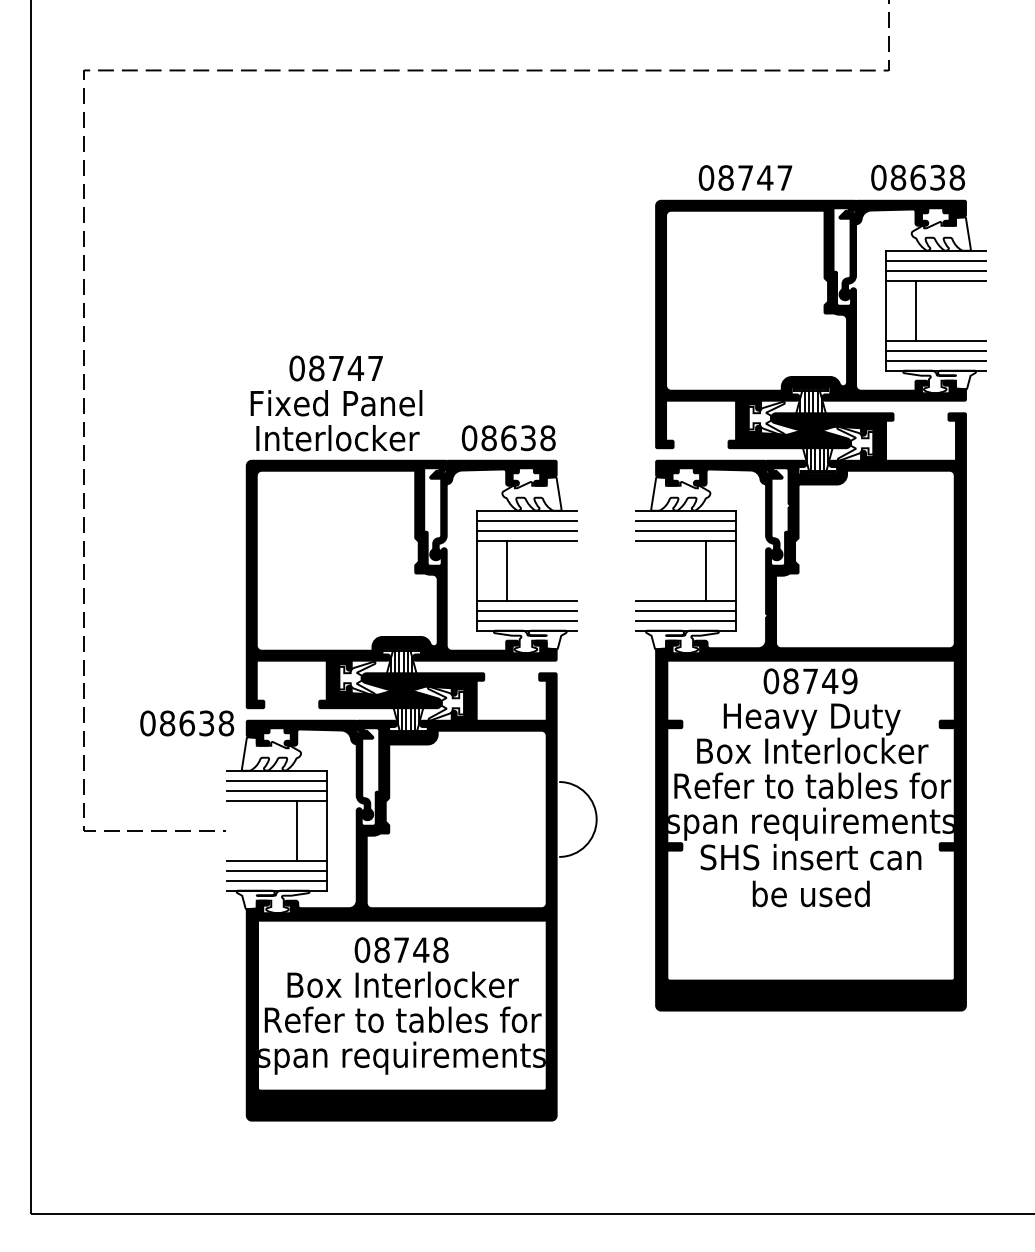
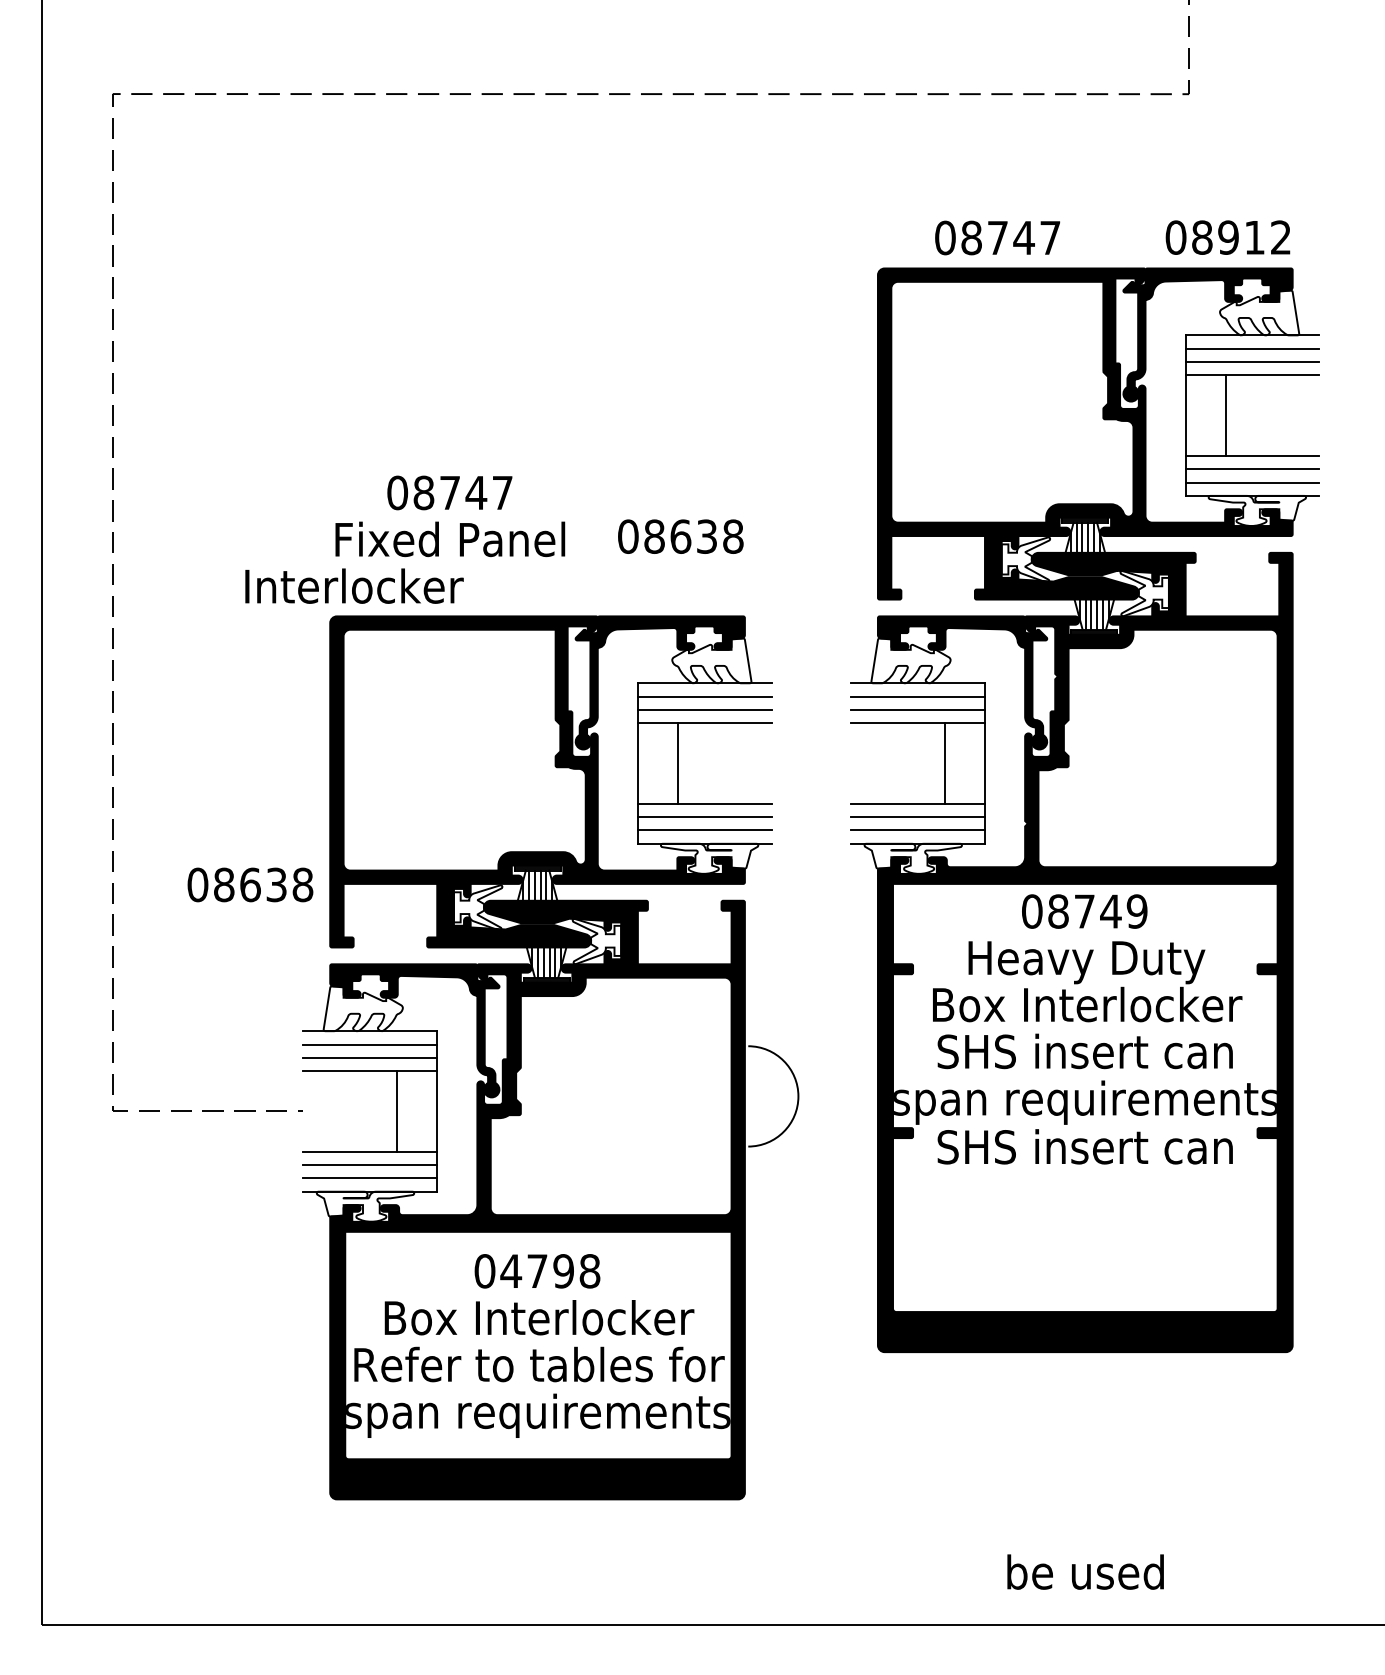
text: (937, 177) -> (1254, 237), 08638 -> 08912
text: (337, 438) -> (353, 586), moved
text: (508, 438) -> (680, 537), moved
text: (187, 723) -> (250, 885), moved
text: (812, 785) -> (1087, 1050), Refer to tables for -> SHS insert can
text: (810, 893) -> (1084, 1571), moved
text: (401, 950) -> (537, 1271), 08748 -> 04798

